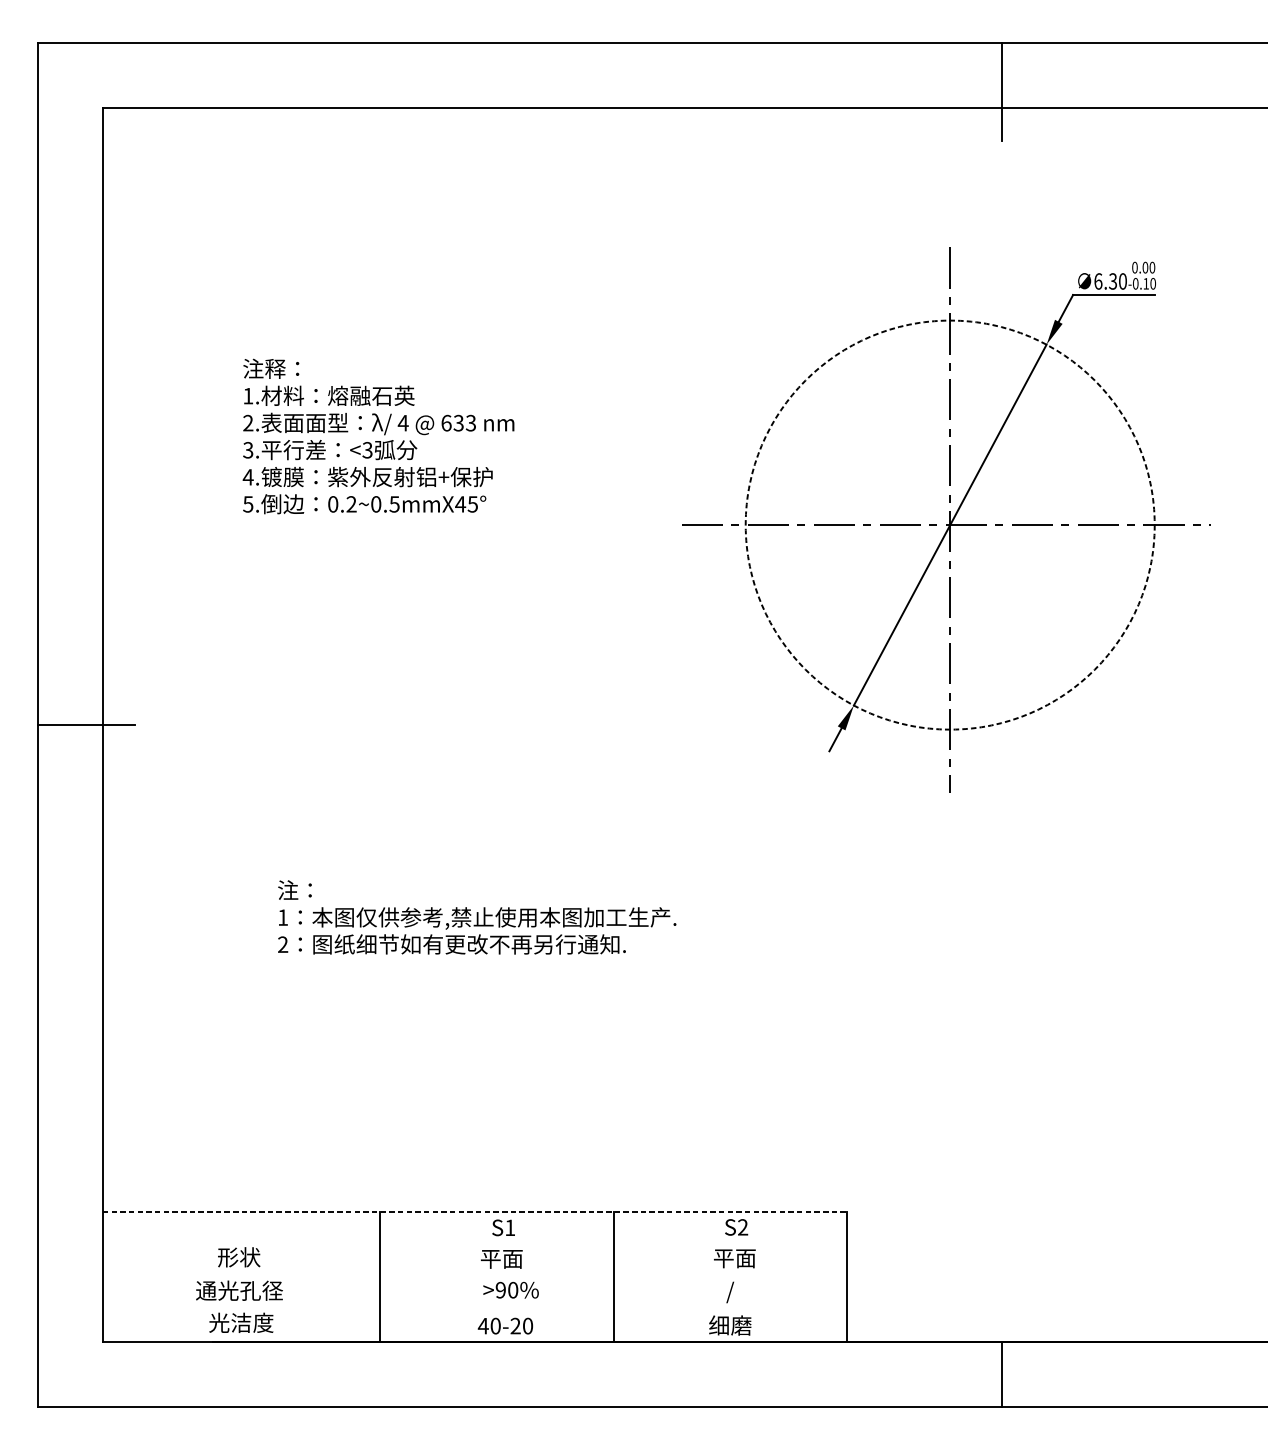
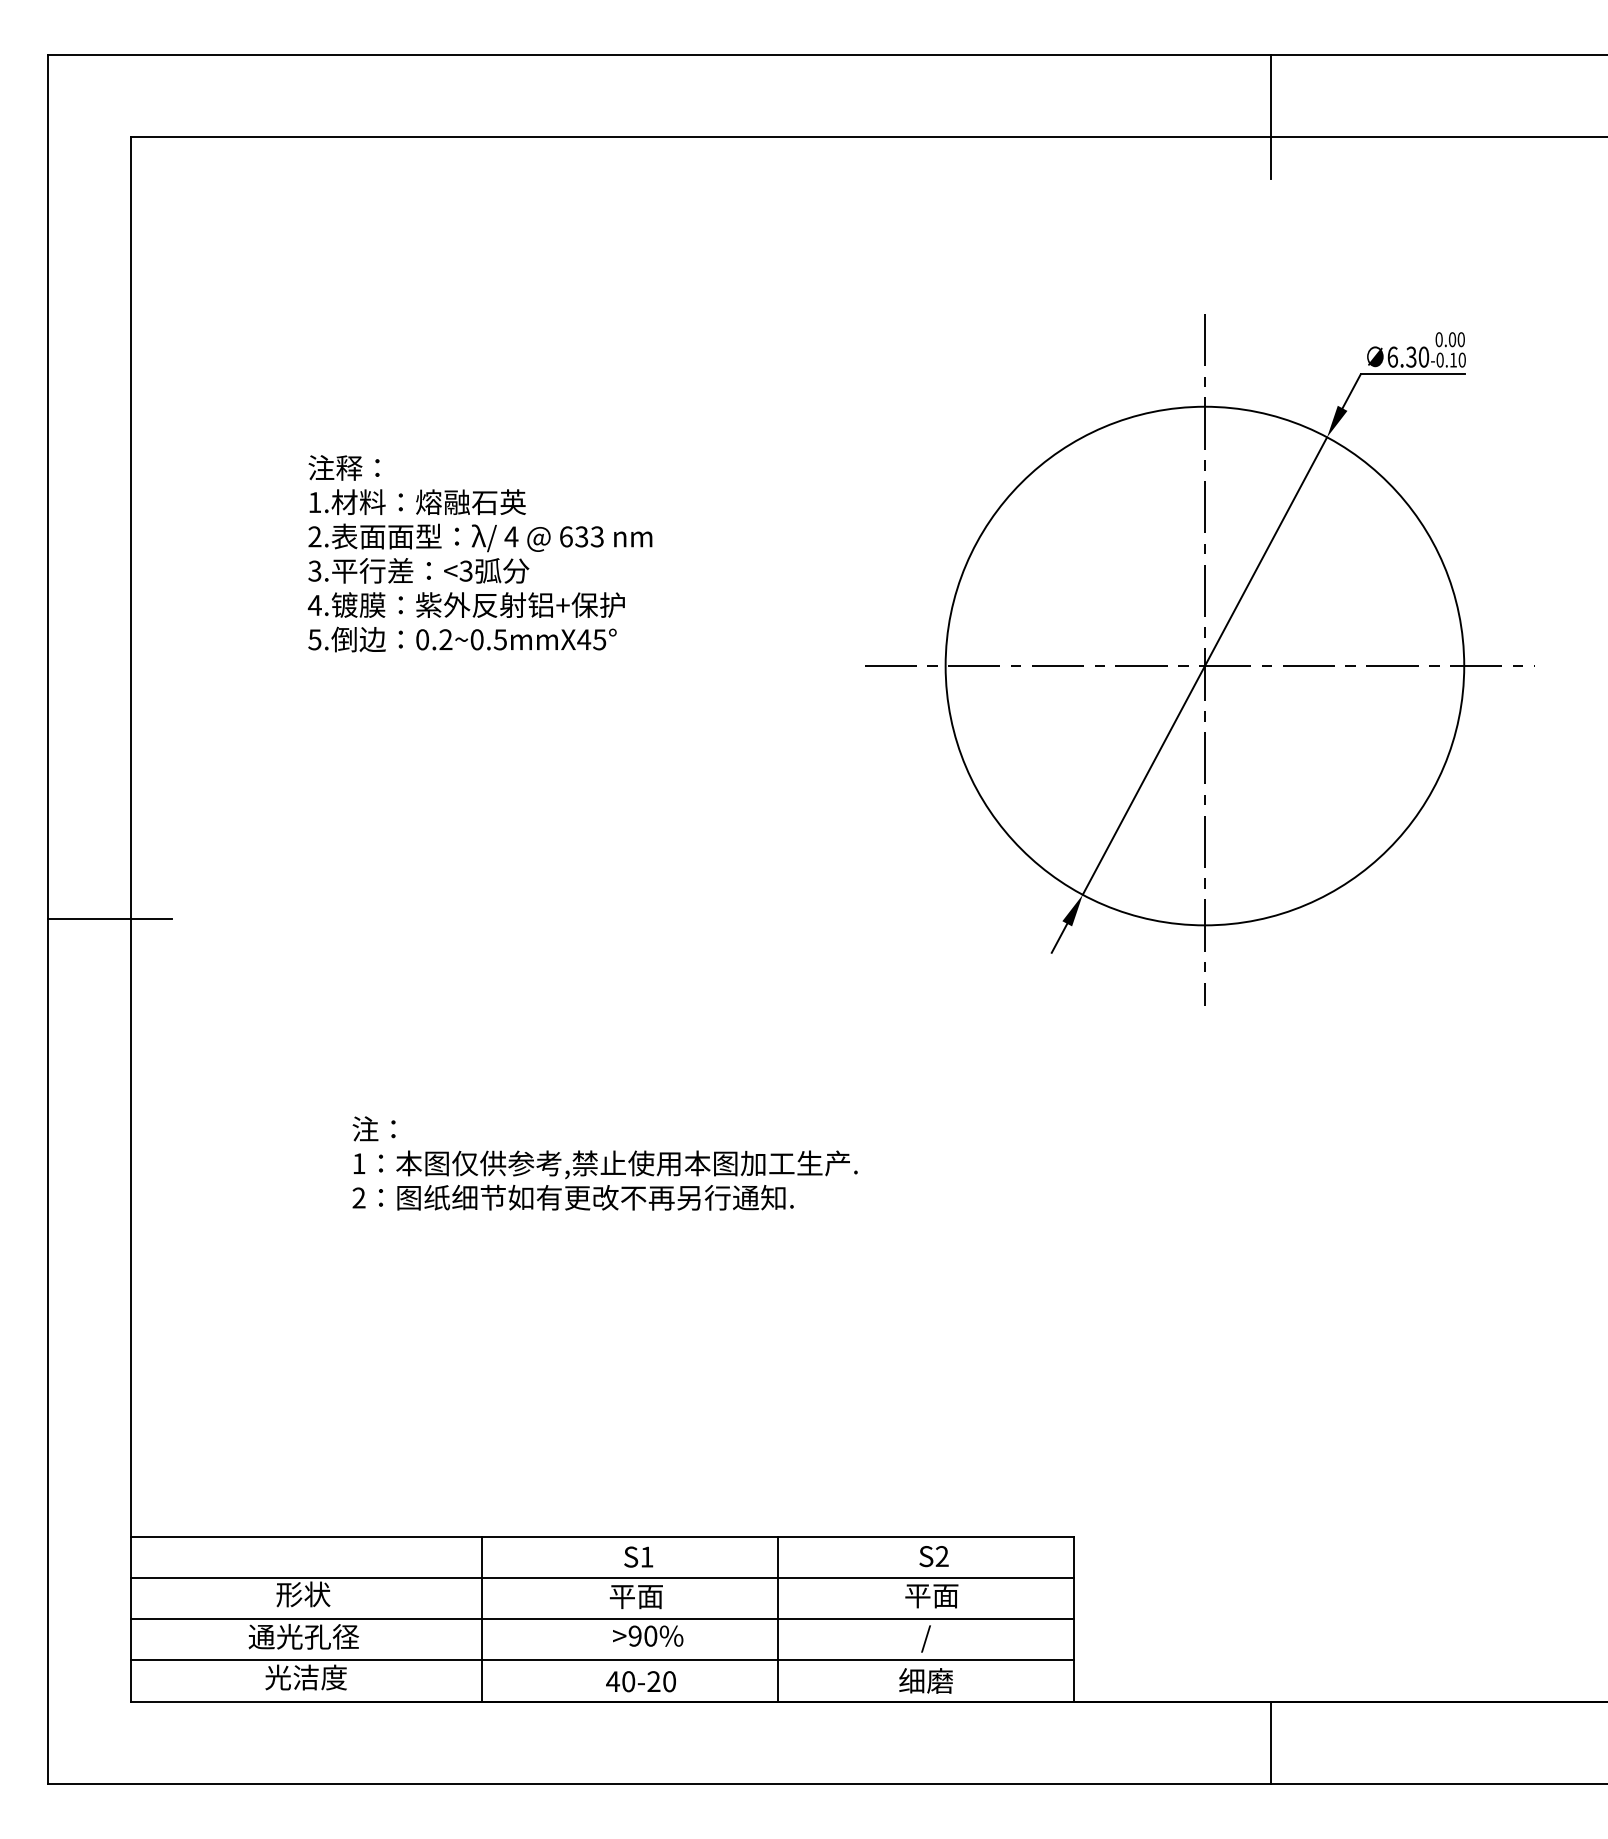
circle: (949, 524) -> (1204, 665), dashed -> solid
line: (475, 1211) -> (602, 1536), dashed -> solid
line: (475, 1244) -> (602, 1578), added
line: (475, 1277) -> (602, 1619), added
line: (475, 1309) -> (602, 1660), added

